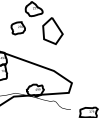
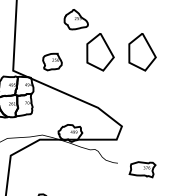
part: (18, 27) -> (52, 61), moved
part: (83, 29) -> (142, 52), added

